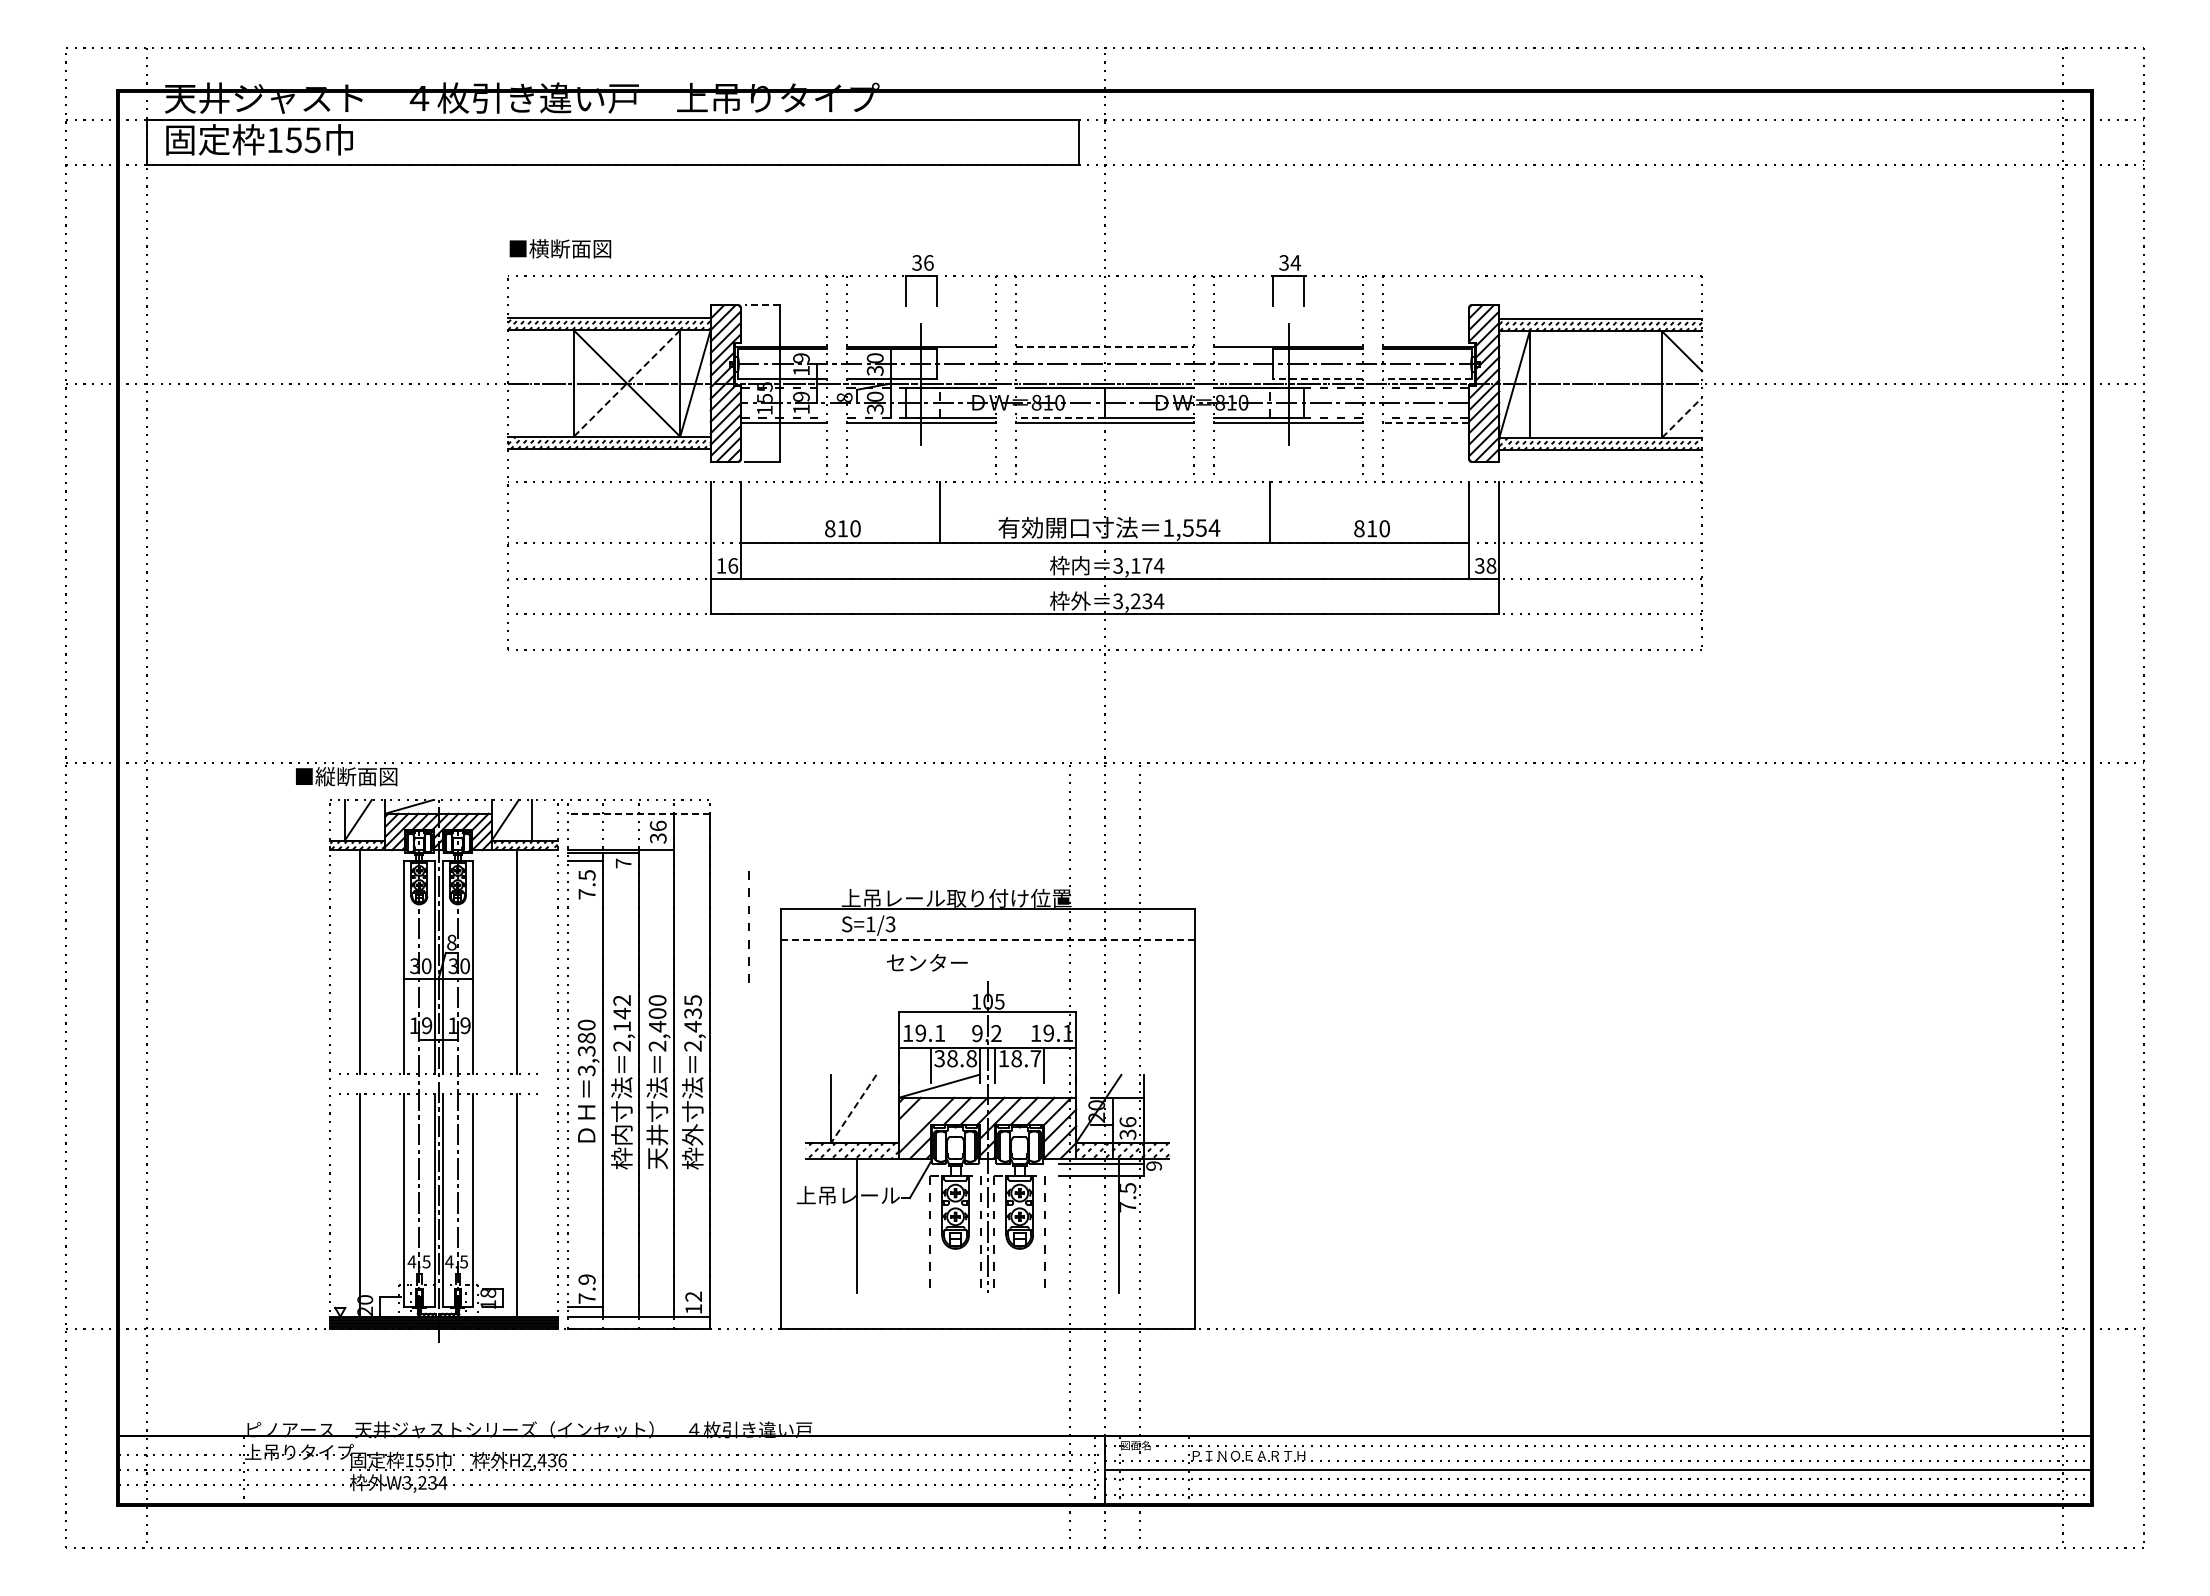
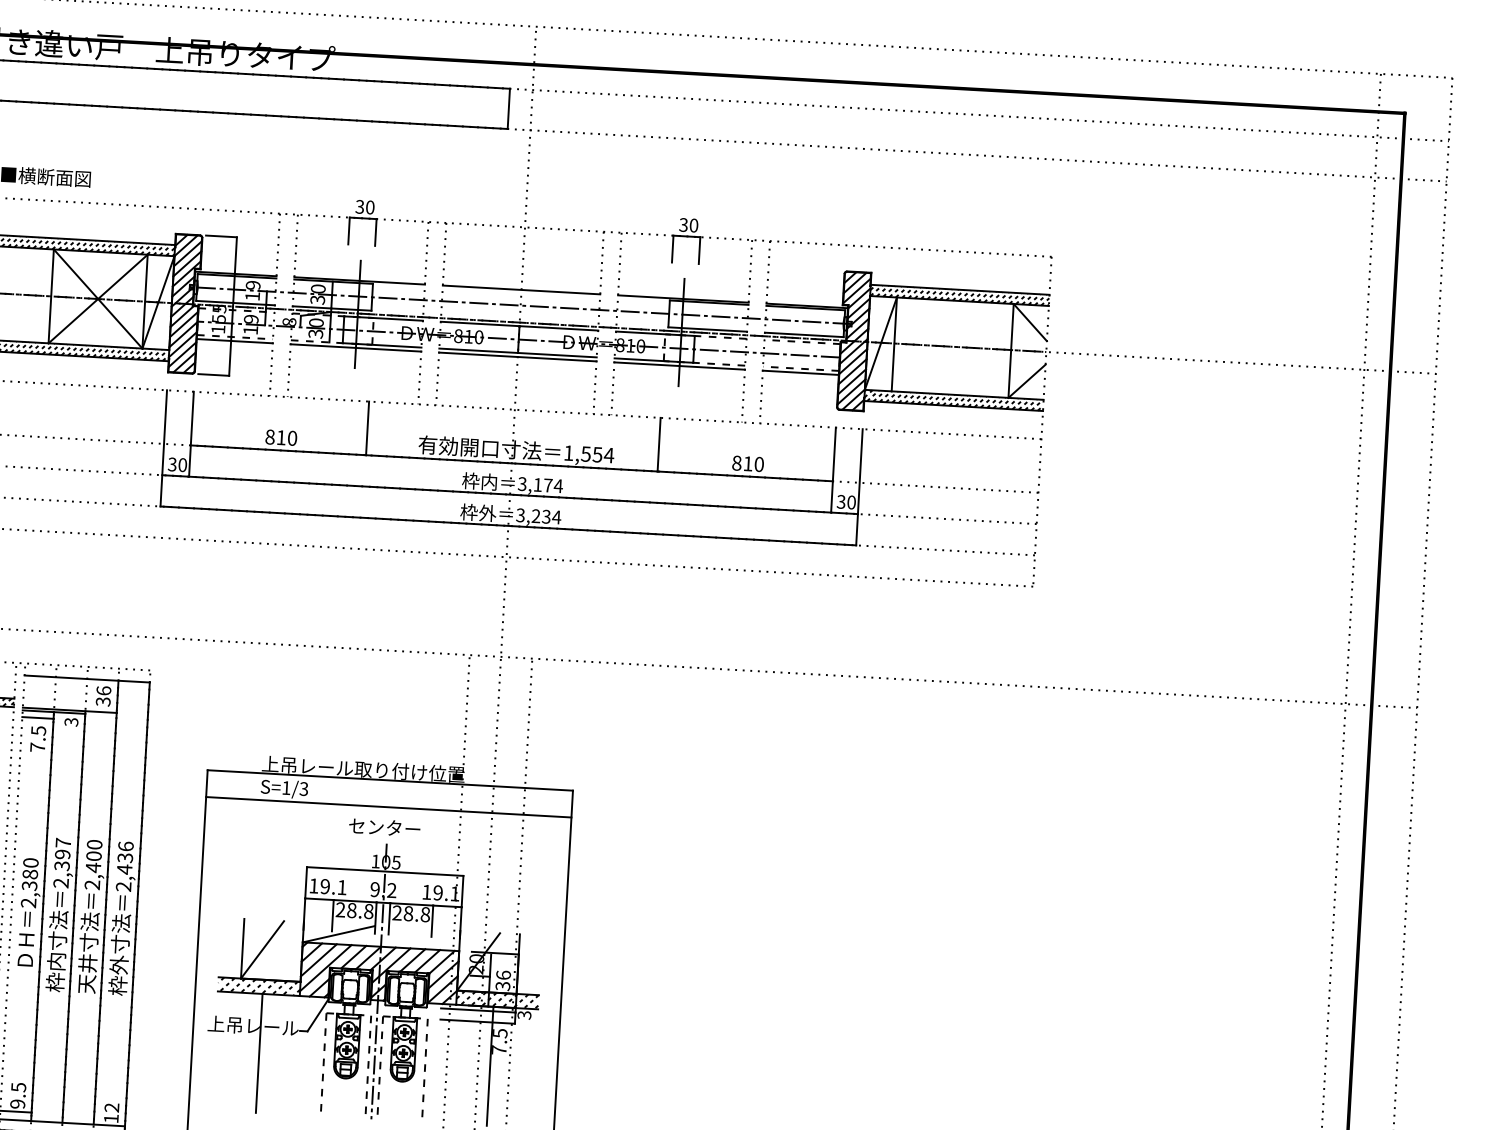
text: (928, 262) -> (370, 207), 36 -> 30
text: (1295, 262) -> (693, 225), 34 -> 30
line: (761, 304) -> (220, 235), dashed -> solid
line: (1105, 346) -> (521, 289), dashed -> solid
line: (1317, 379) -> (707, 329), dashed -> solid
line: (1427, 379) -> (804, 334), dashed -> solid
line: (626, 383) -> (97, 298), dashed -> solid
line: (1060, 417) -> (478, 350), dashed -> solid
line: (1682, 417) -> (1027, 381), dashed -> solid
line: (1425, 422) -> (800, 372), dashed -> solid
text: (727, 565) -> (177, 464), 16 -> 30
text: (1491, 565) -> (851, 502), 38 -> 30
line: (638, 813) -> (87, 678), dashed -> solid
text: (623, 863) -> (71, 722), 7 -> 3
line: (748, 926) -> (178, 783), removed
line: (988, 939) -> (389, 807), dashed -> solid
text: (927, 962) -> (384, 827), moved
text: (692, 1000) -> (125, 846), 2,435 -> 2,436
text: (621, 1013) -> (62, 854), 2,142 -> 2,397
text: (939, 1058) -> (340, 909), 38.8 -> 28.8
text: (1019, 1058) -> (411, 913), 18.7 -> 28.8
text: (586, 1070) -> (28, 902), 3,380 -> 2,380
line: (853, 1108) -> (262, 949), dashed -> solid
line: (917, 1116) -> (318, 959), added
text: (1153, 1165) -> (523, 1014), 9 -> 3
text: (586, 1288) -> (17, 1095), 7.9 -> 9.5

